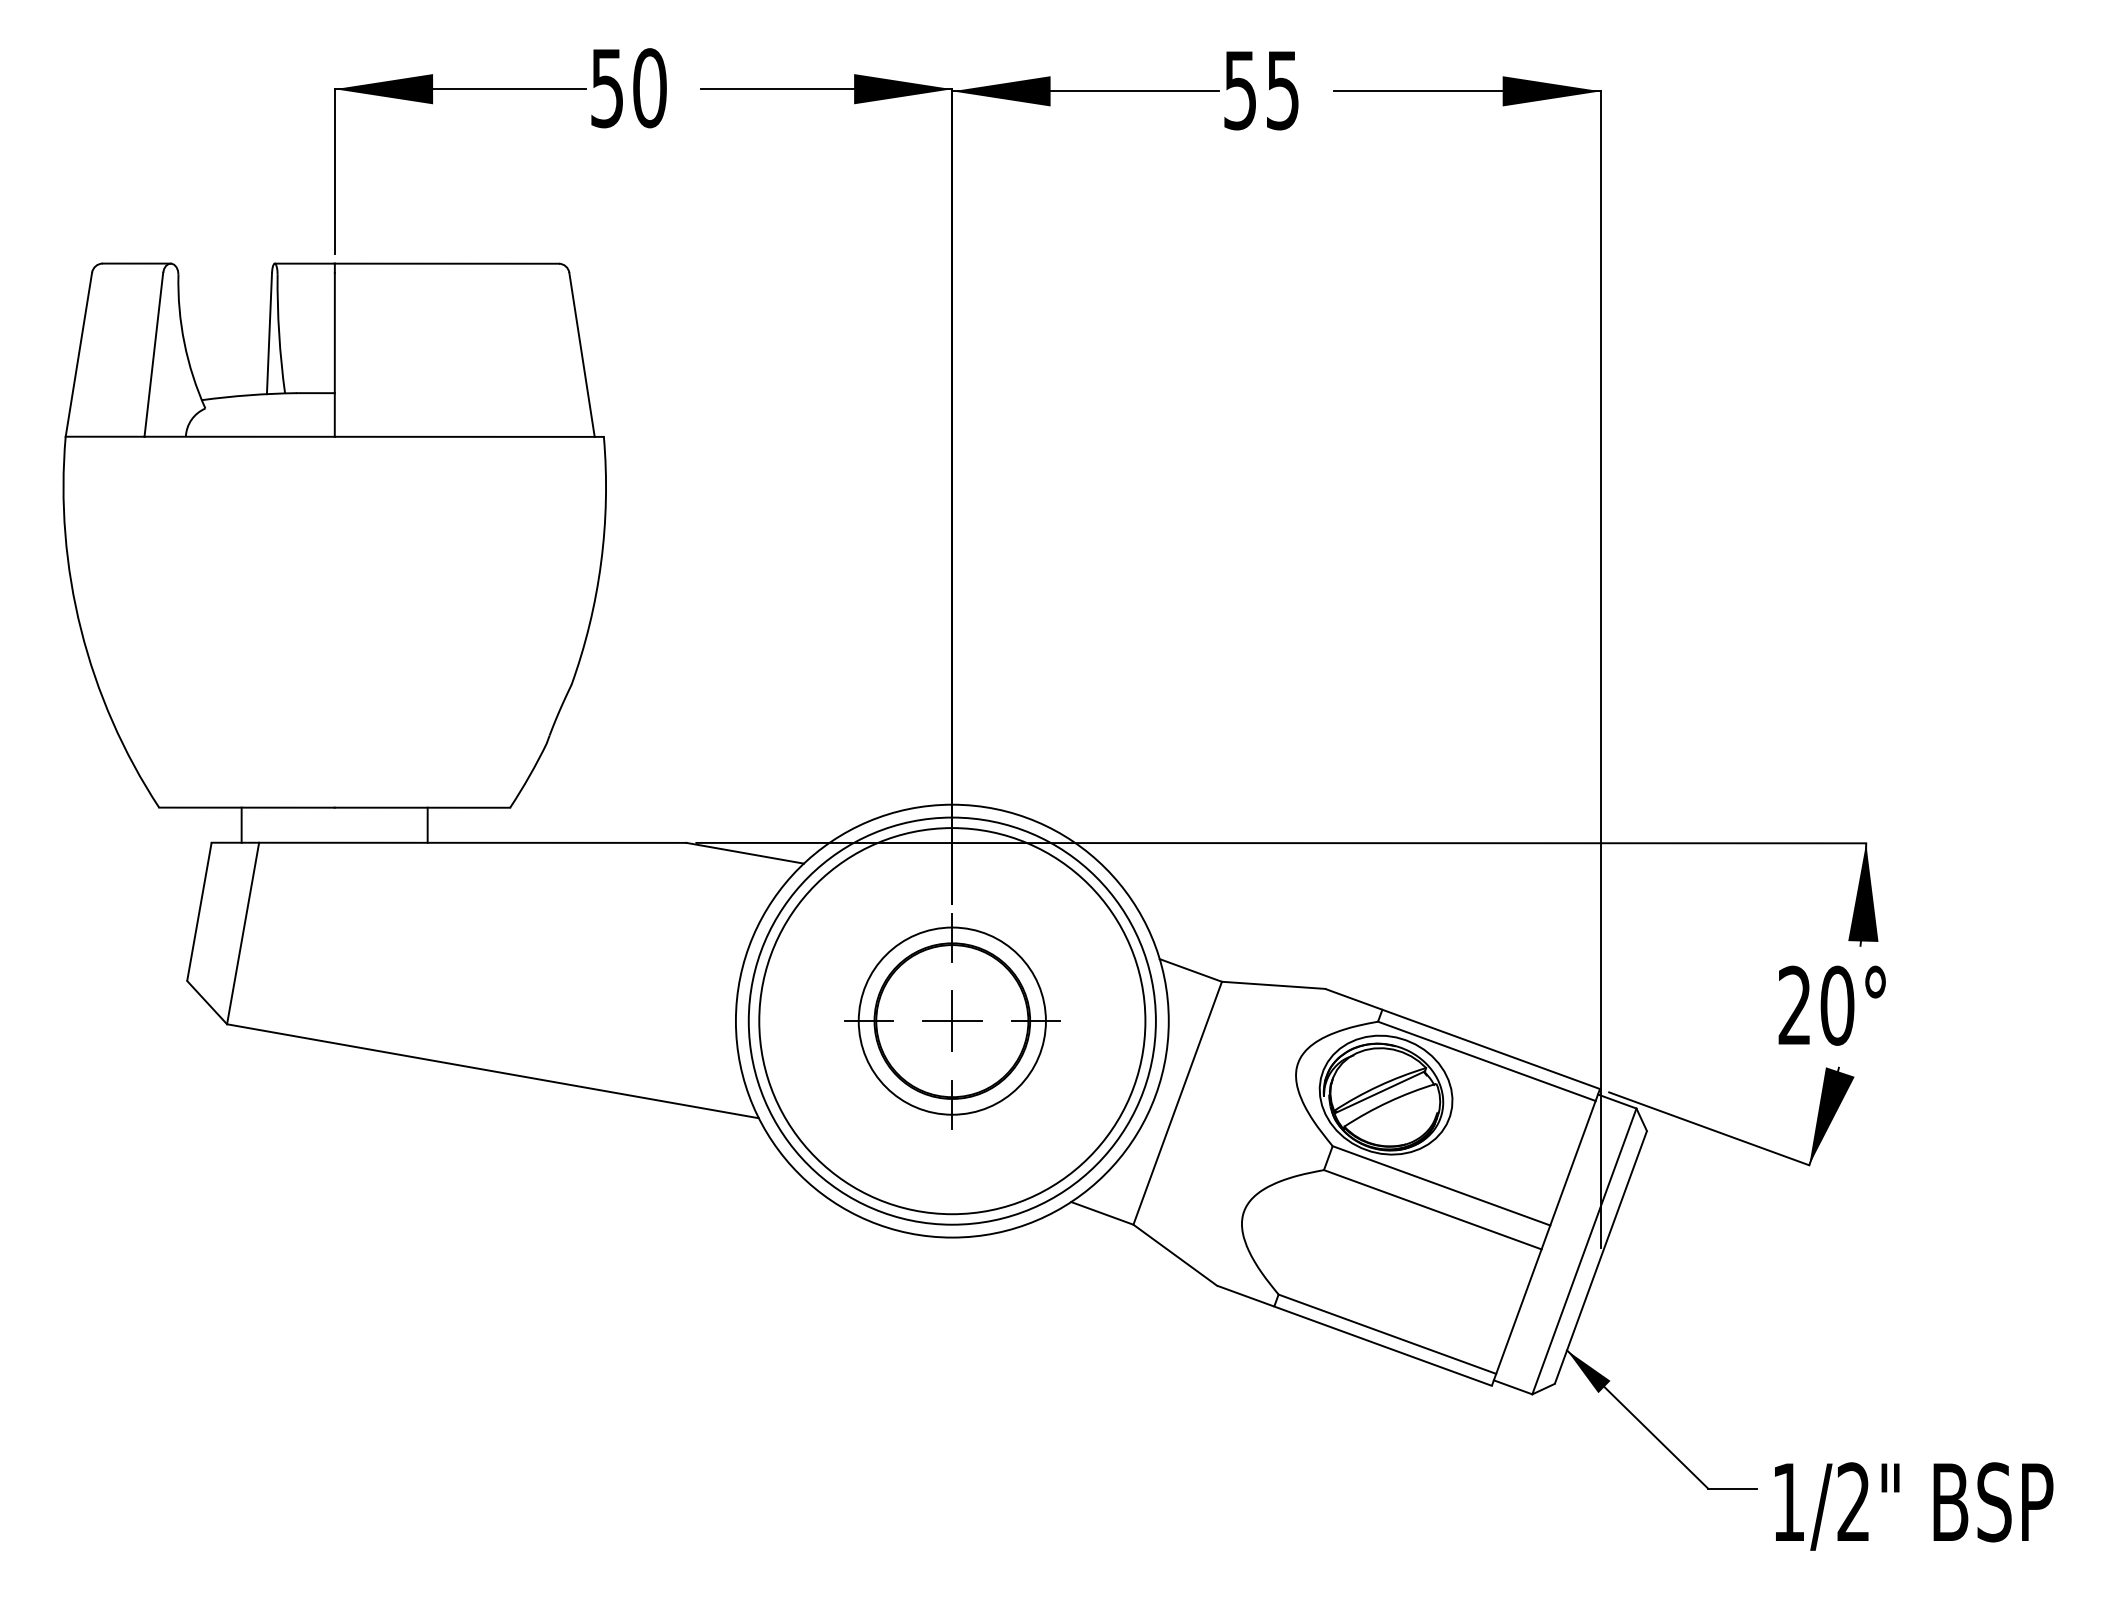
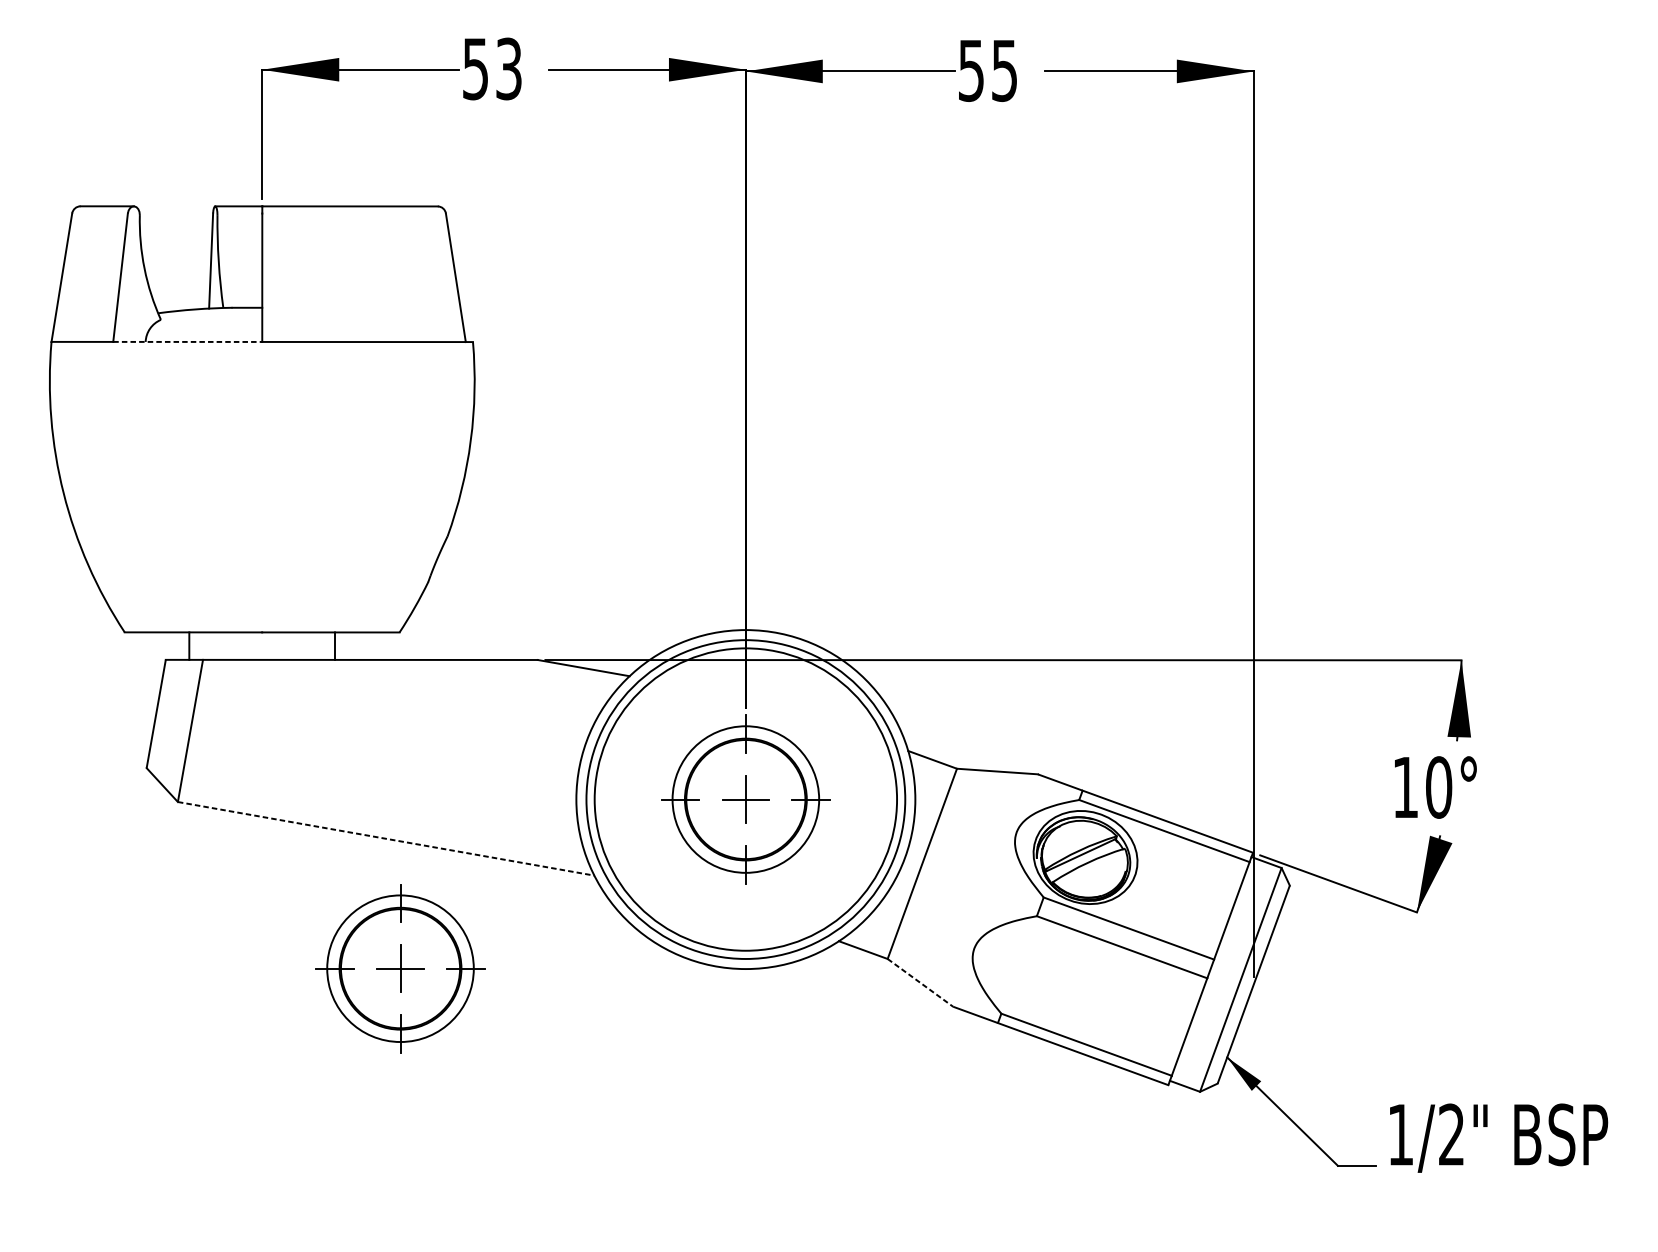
text: (649, 88) -> (508, 69), 50 -> 53
line: (240, 436) -> (188, 341), solid -> dashed
text: (1794, 1004) -> (1405, 786), 20° -> 10°
line: (493, 1071) -> (386, 839), solid -> dashed
part: (511, 1237) -> (400, 968), added
line: (1175, 1255) -> (920, 983), solid -> dashed
text: (1914, 1506) -> (1499, 1138), moved

